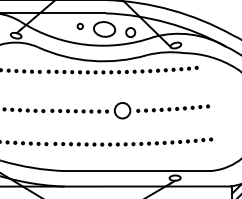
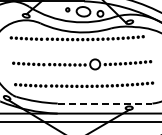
line: (138, 170) -> (105, 103), solid -> dashed

